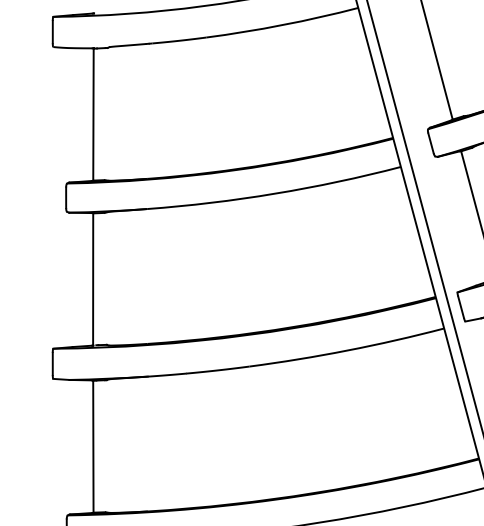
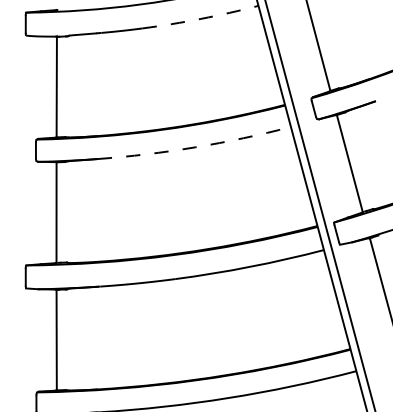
arc: (282, 24) -> (200, 18), solid -> dashed
arc: (275, 193) -> (195, 147), solid -> dashed

